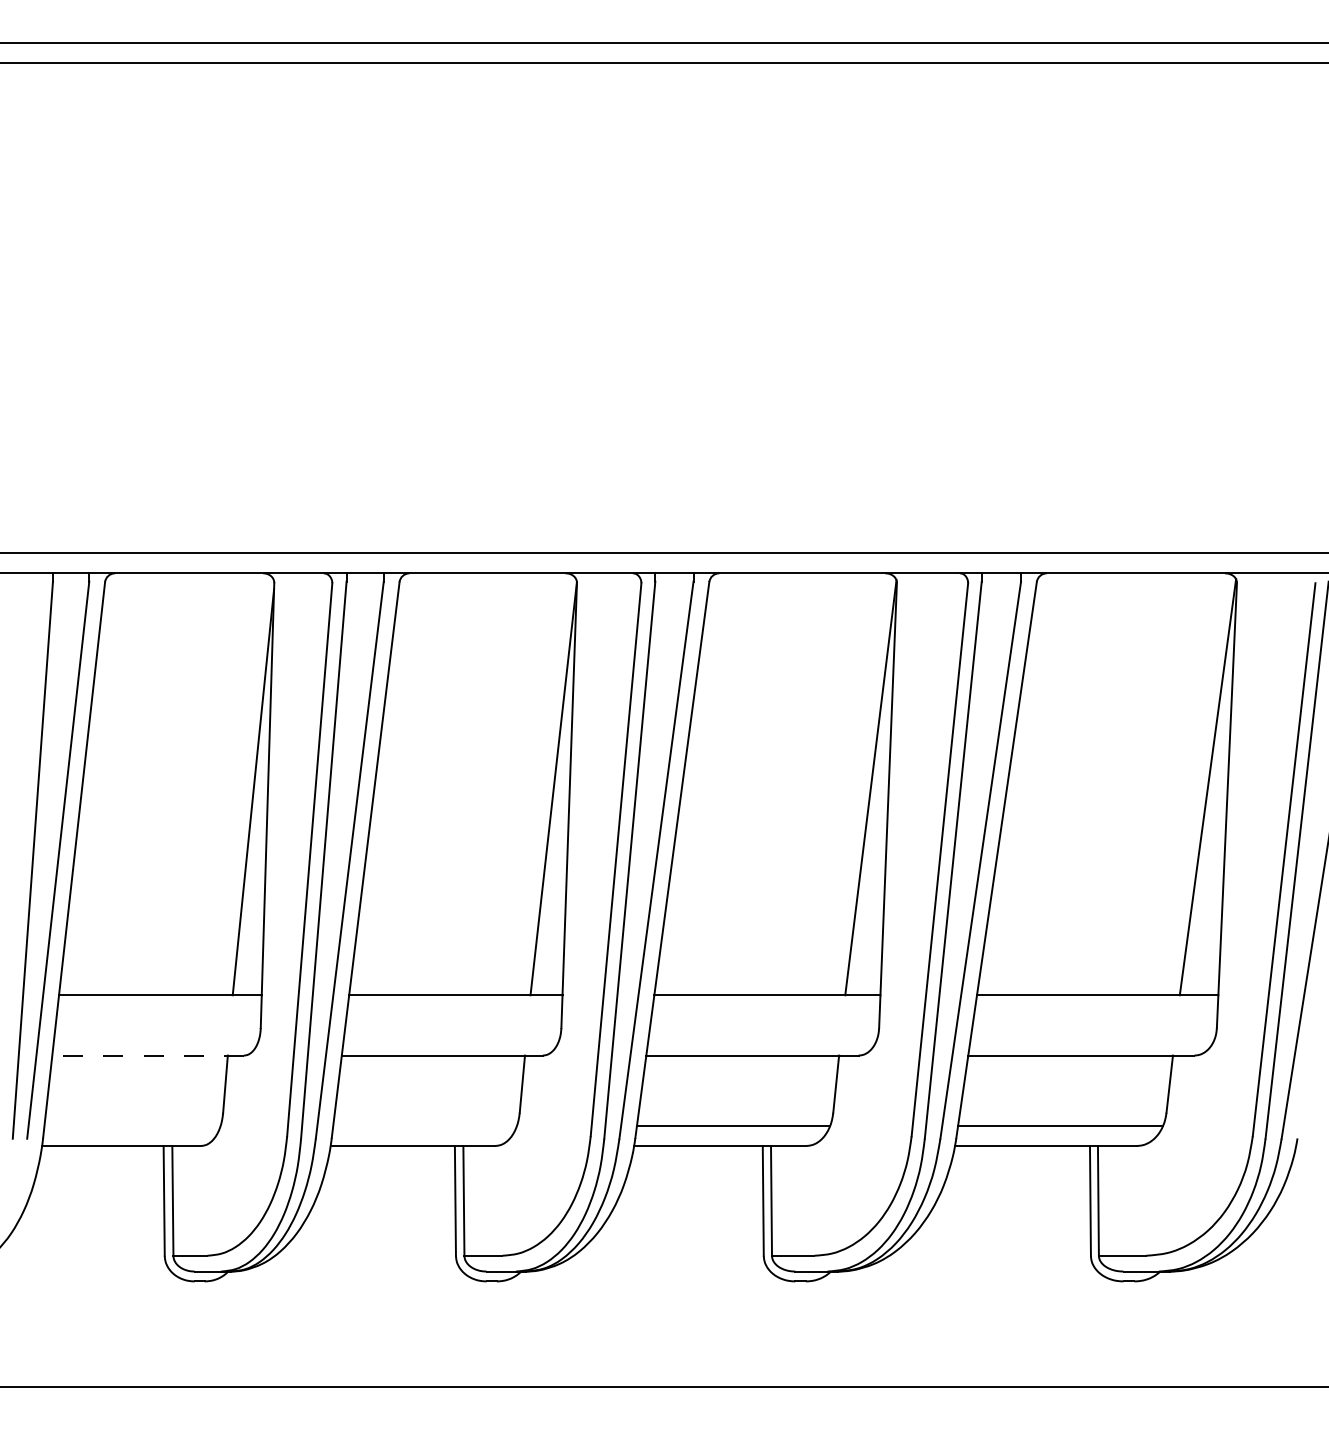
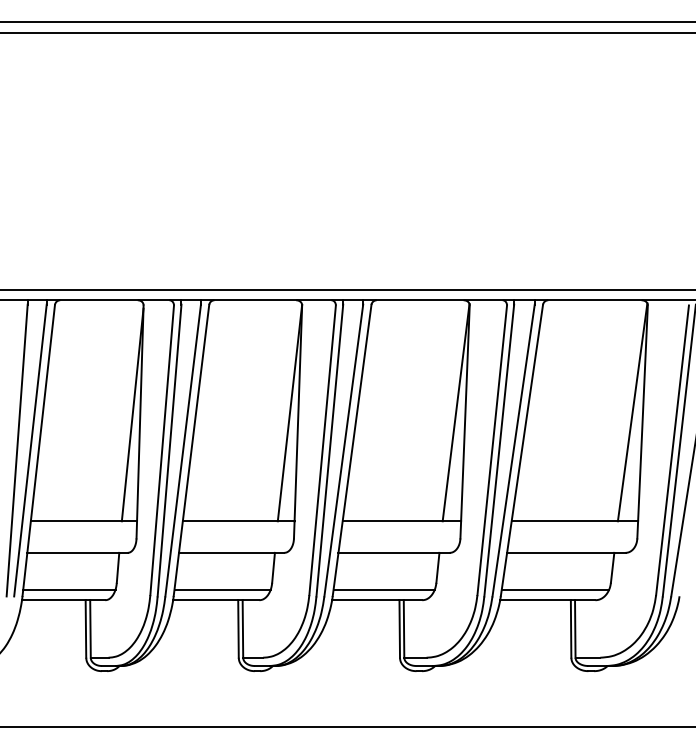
line: (148, 1054) -> (77, 552), dashed -> solid
line: (132, 1125) -> (69, 589), added
line: (424, 1125) -> (222, 589), added

